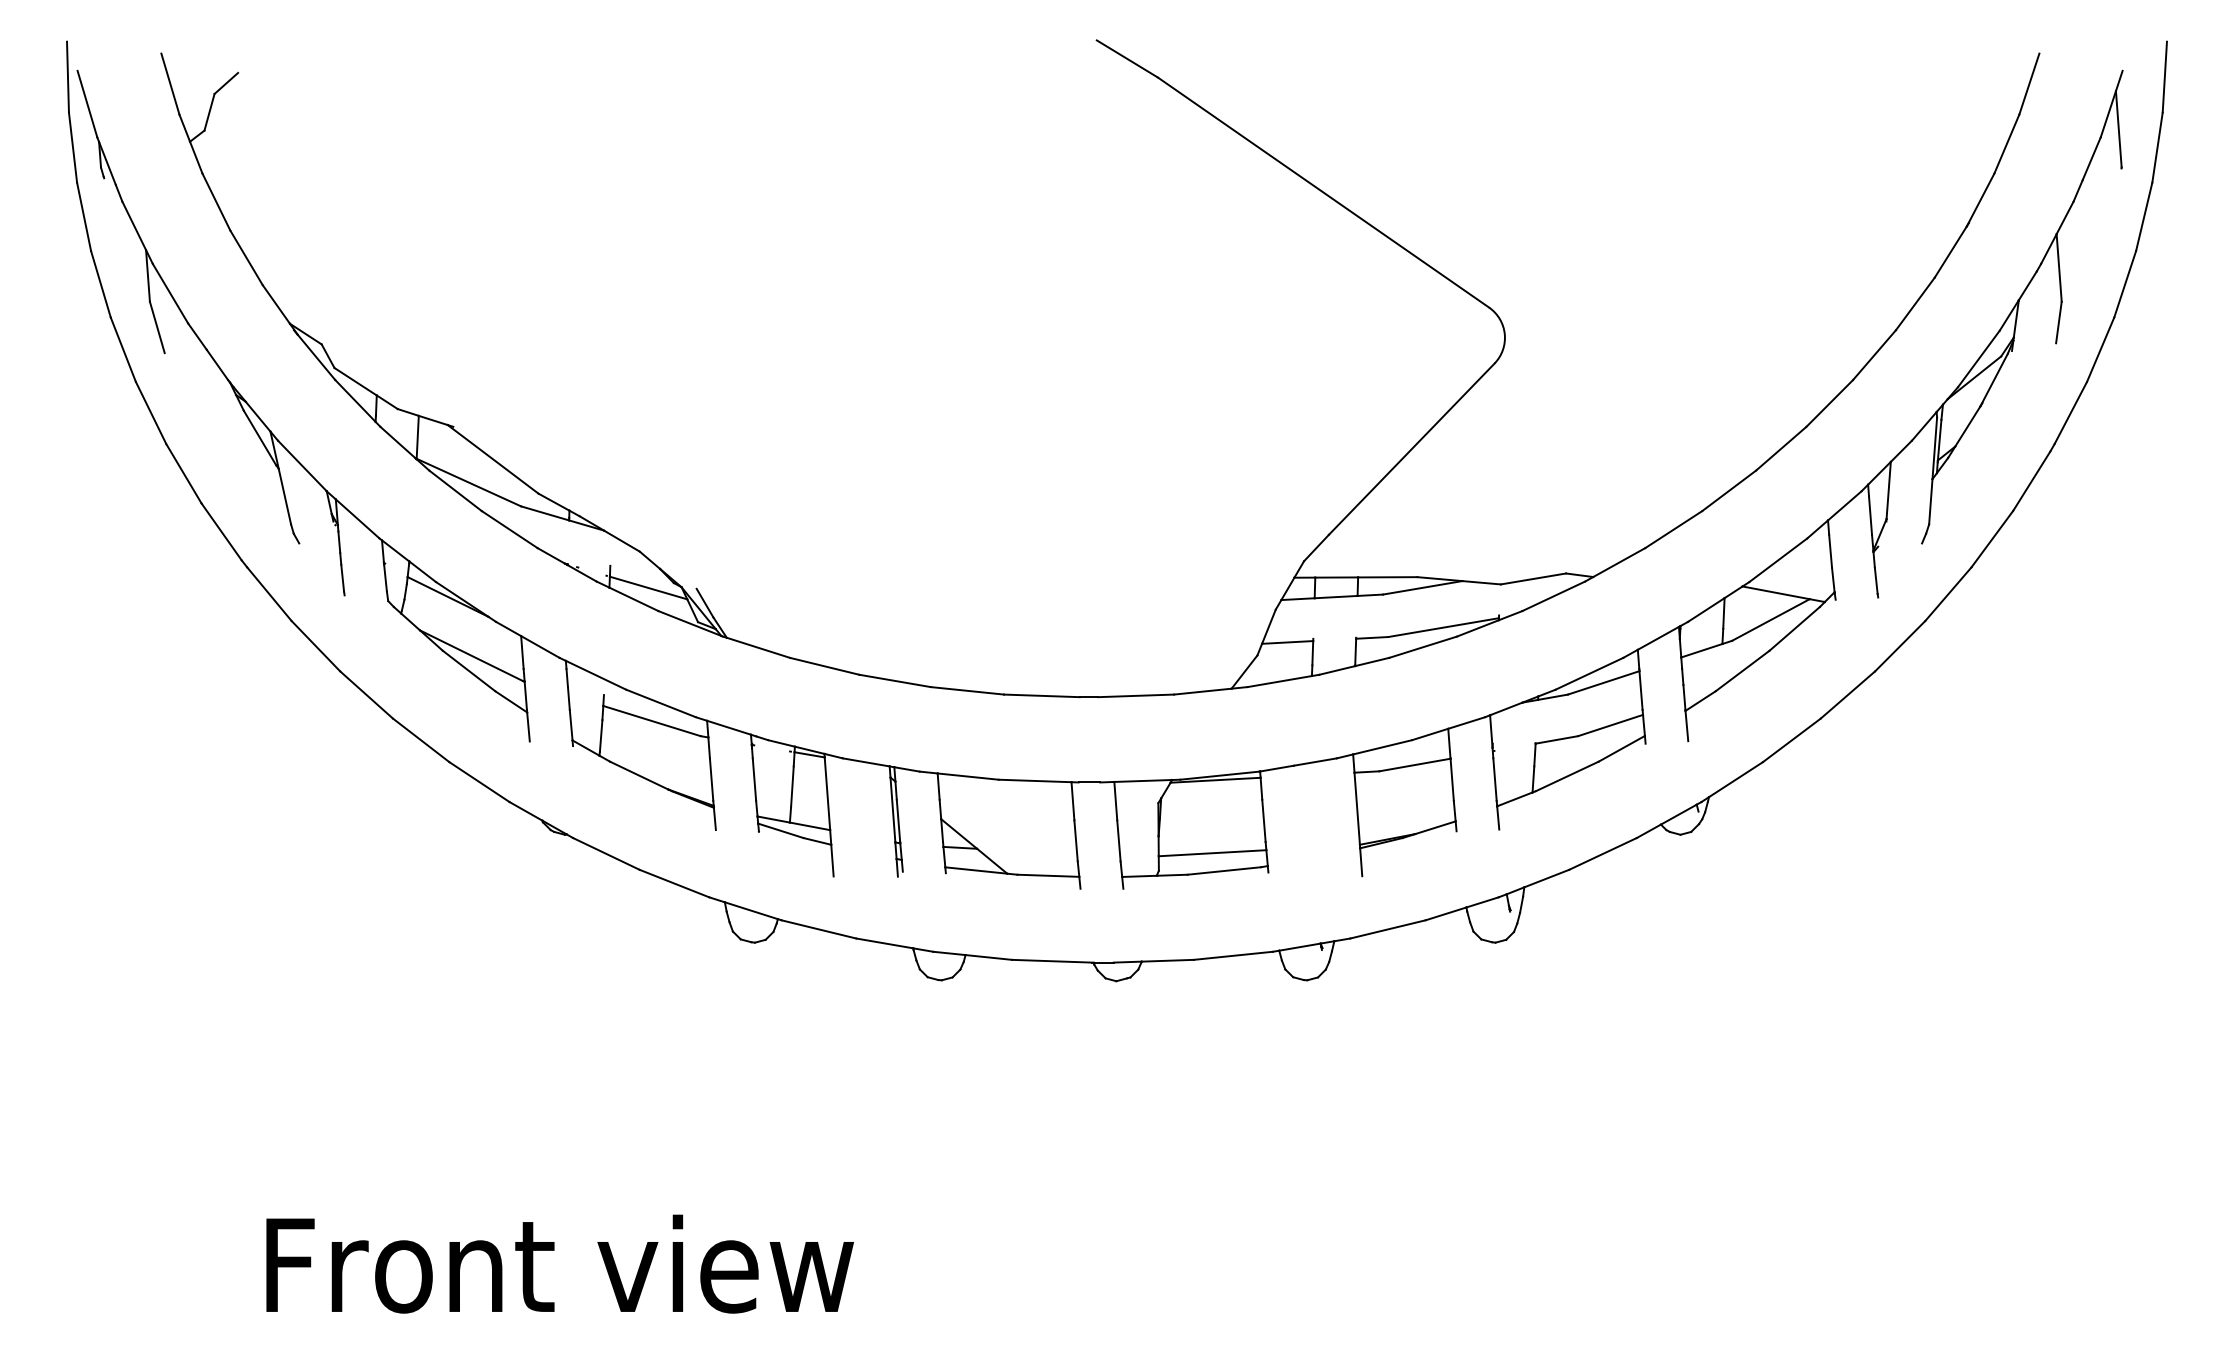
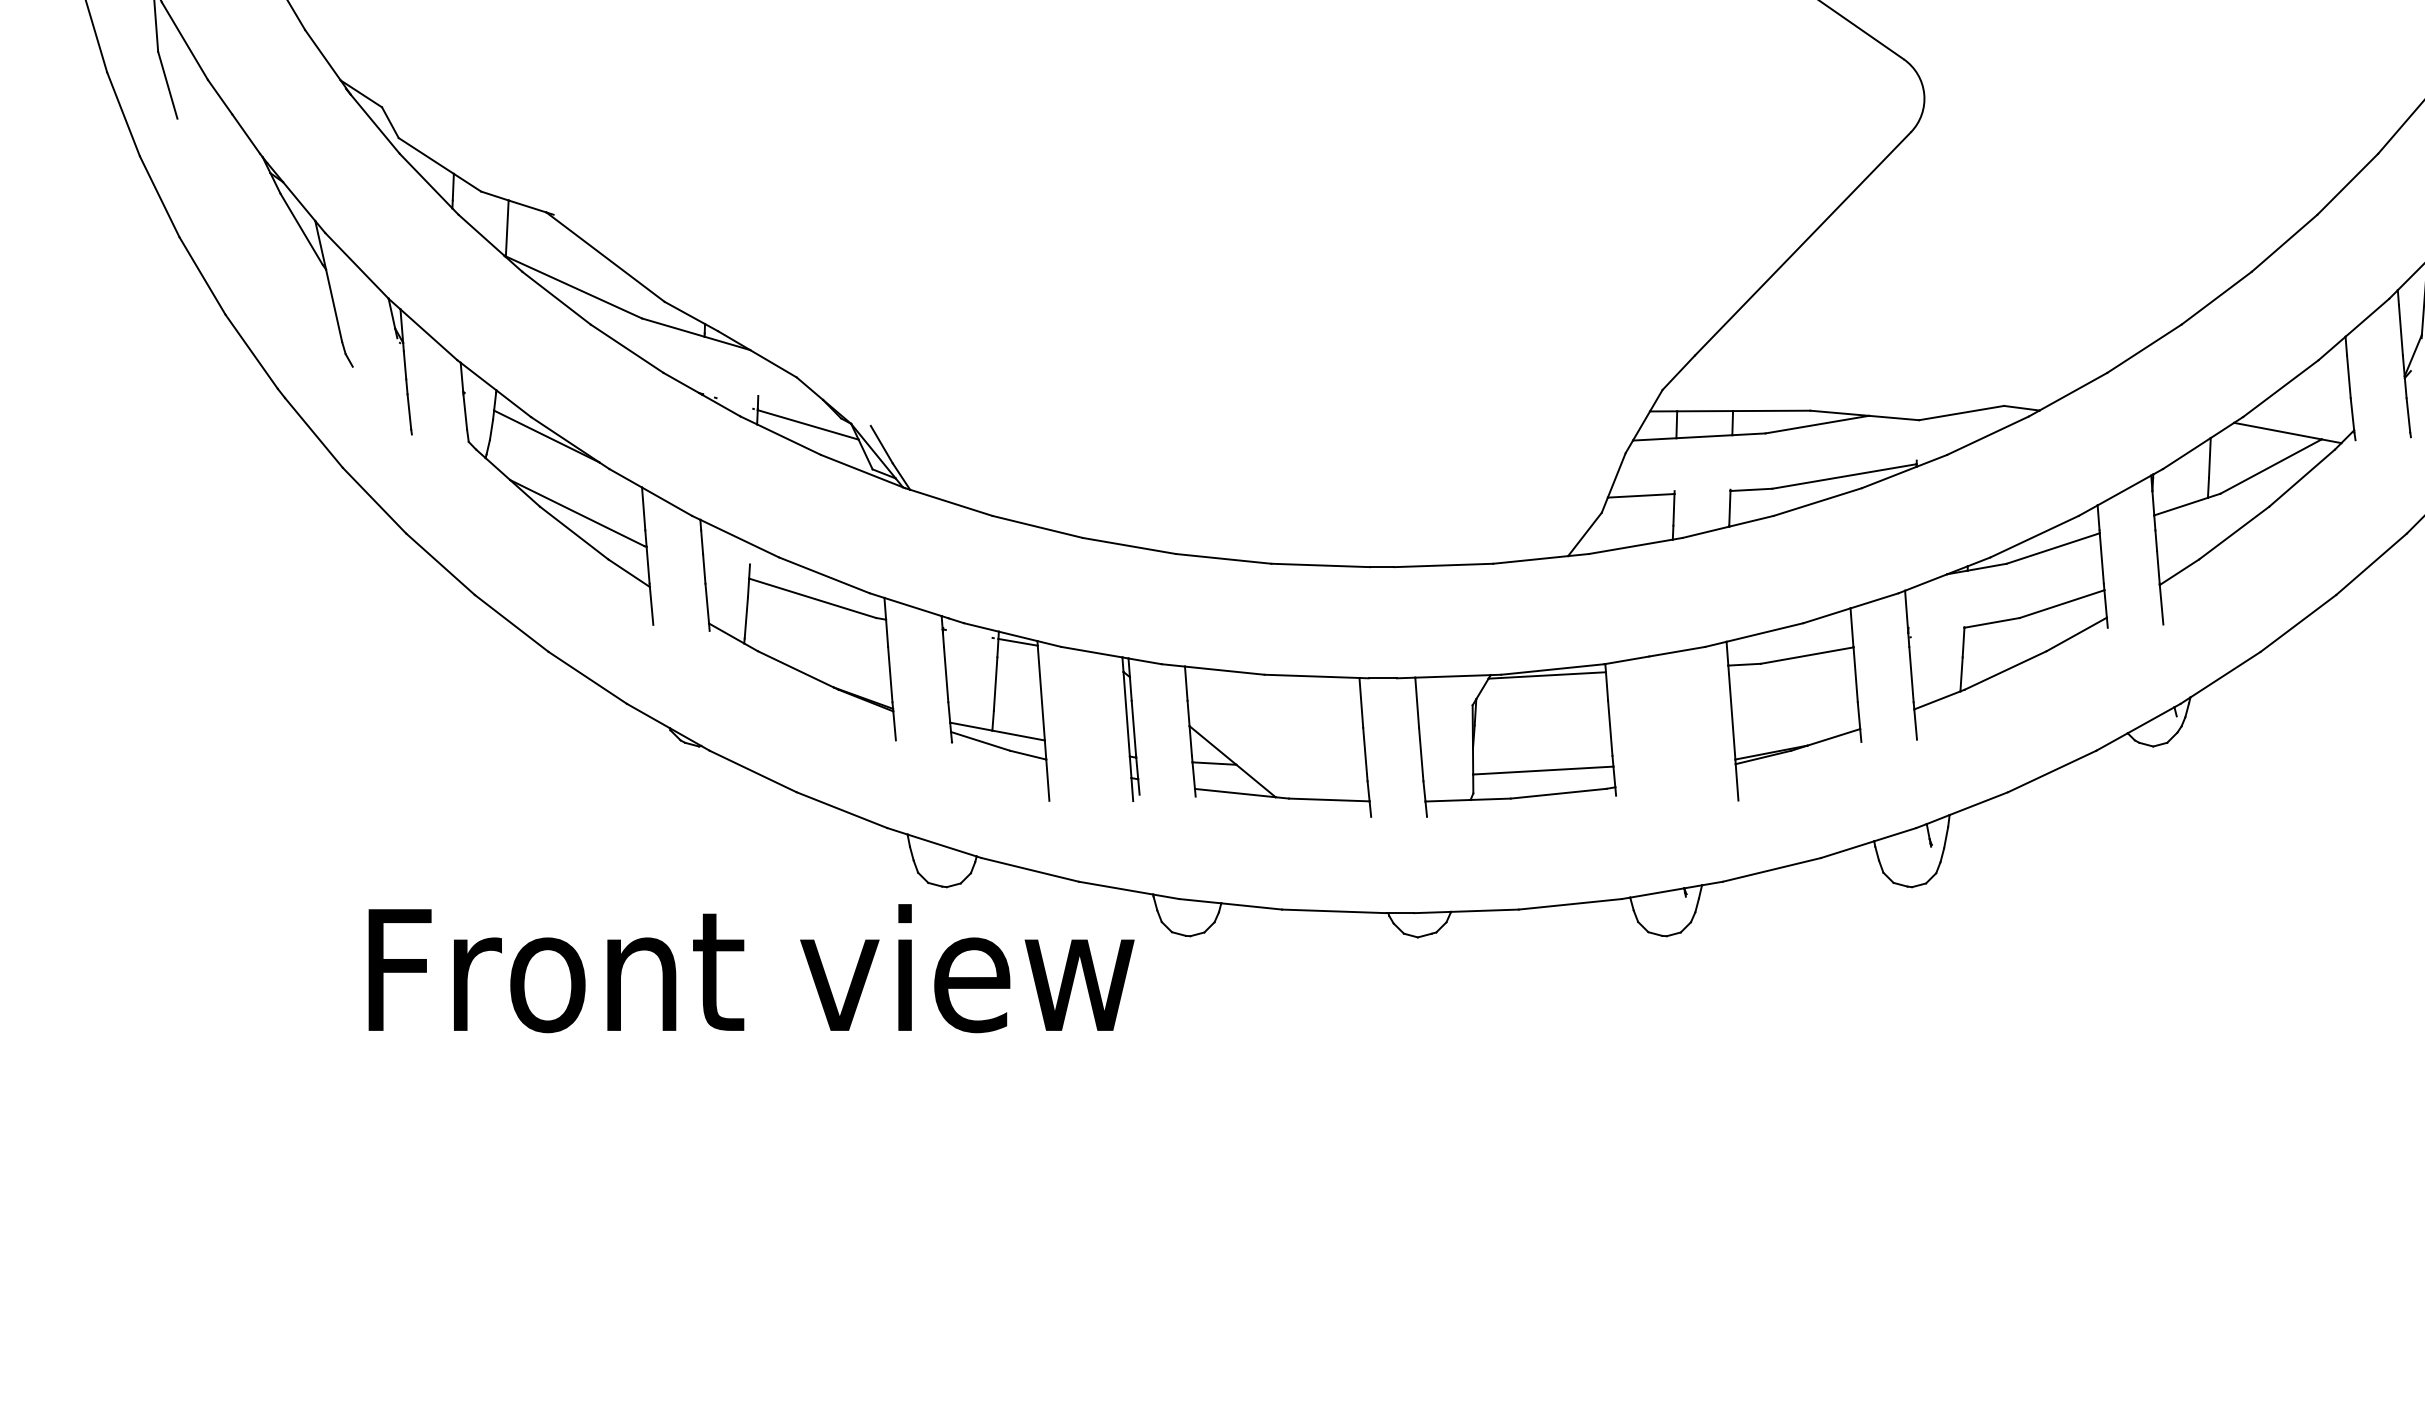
text: (559, 1263) -> (750, 967), moved

